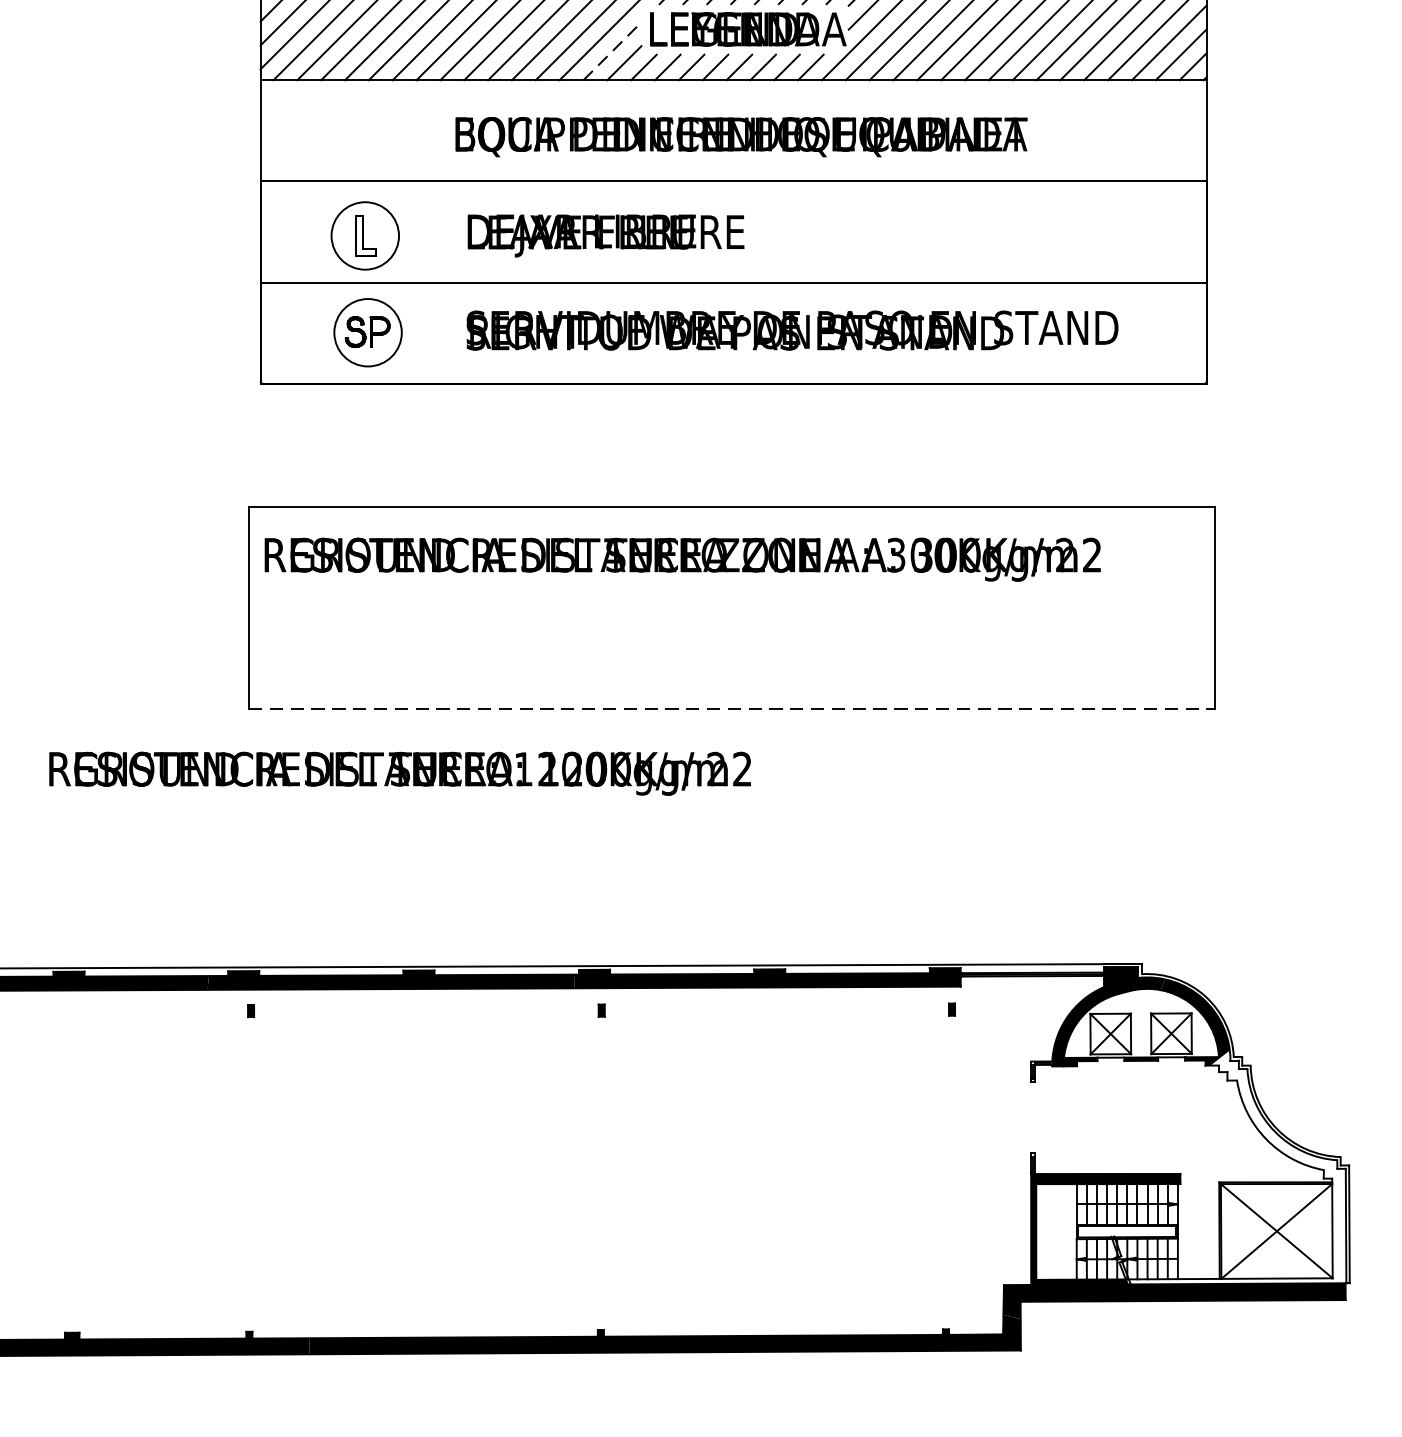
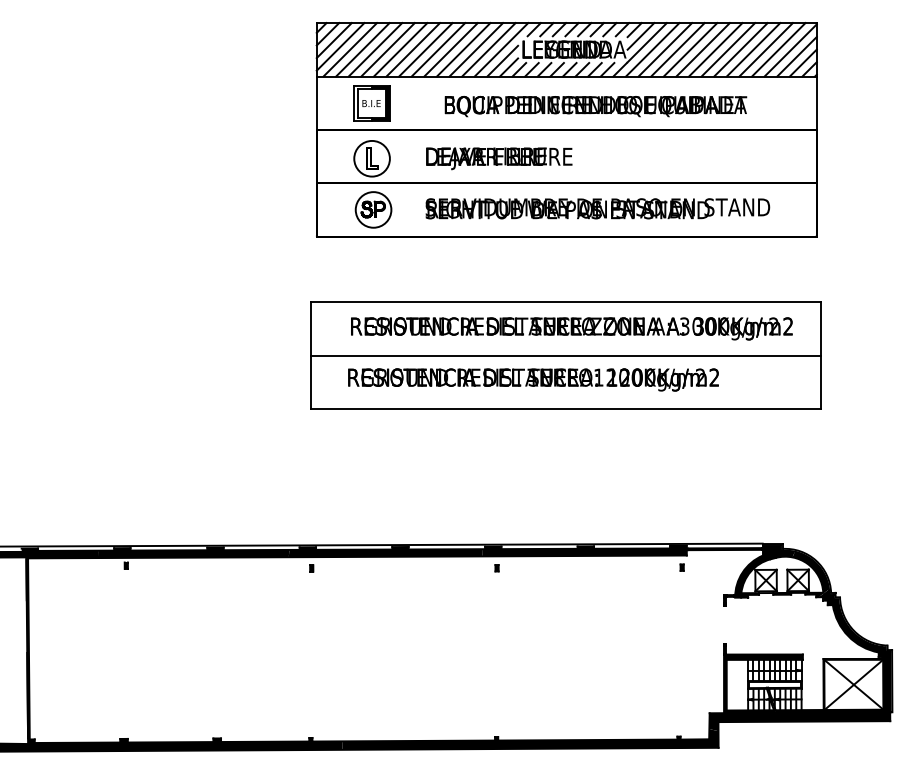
line: (612, 51) -> (502, 61), dashed -> solid
part: (364, 131) -> (371, 103), added
text: (740, 137) -> (595, 106), moved
text: (682, 558) -> (571, 328), moved
line: (731, 608) -> (565, 355), added
line: (733, 710) -> (566, 409), dashed -> solid
text: (400, 772) -> (533, 379), moved
fill: (1236, 1166) -> (832, 650), added

